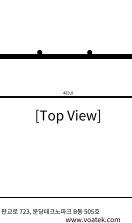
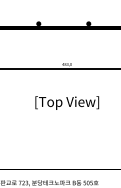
text: (67, 116) -> (66, 102), moved

